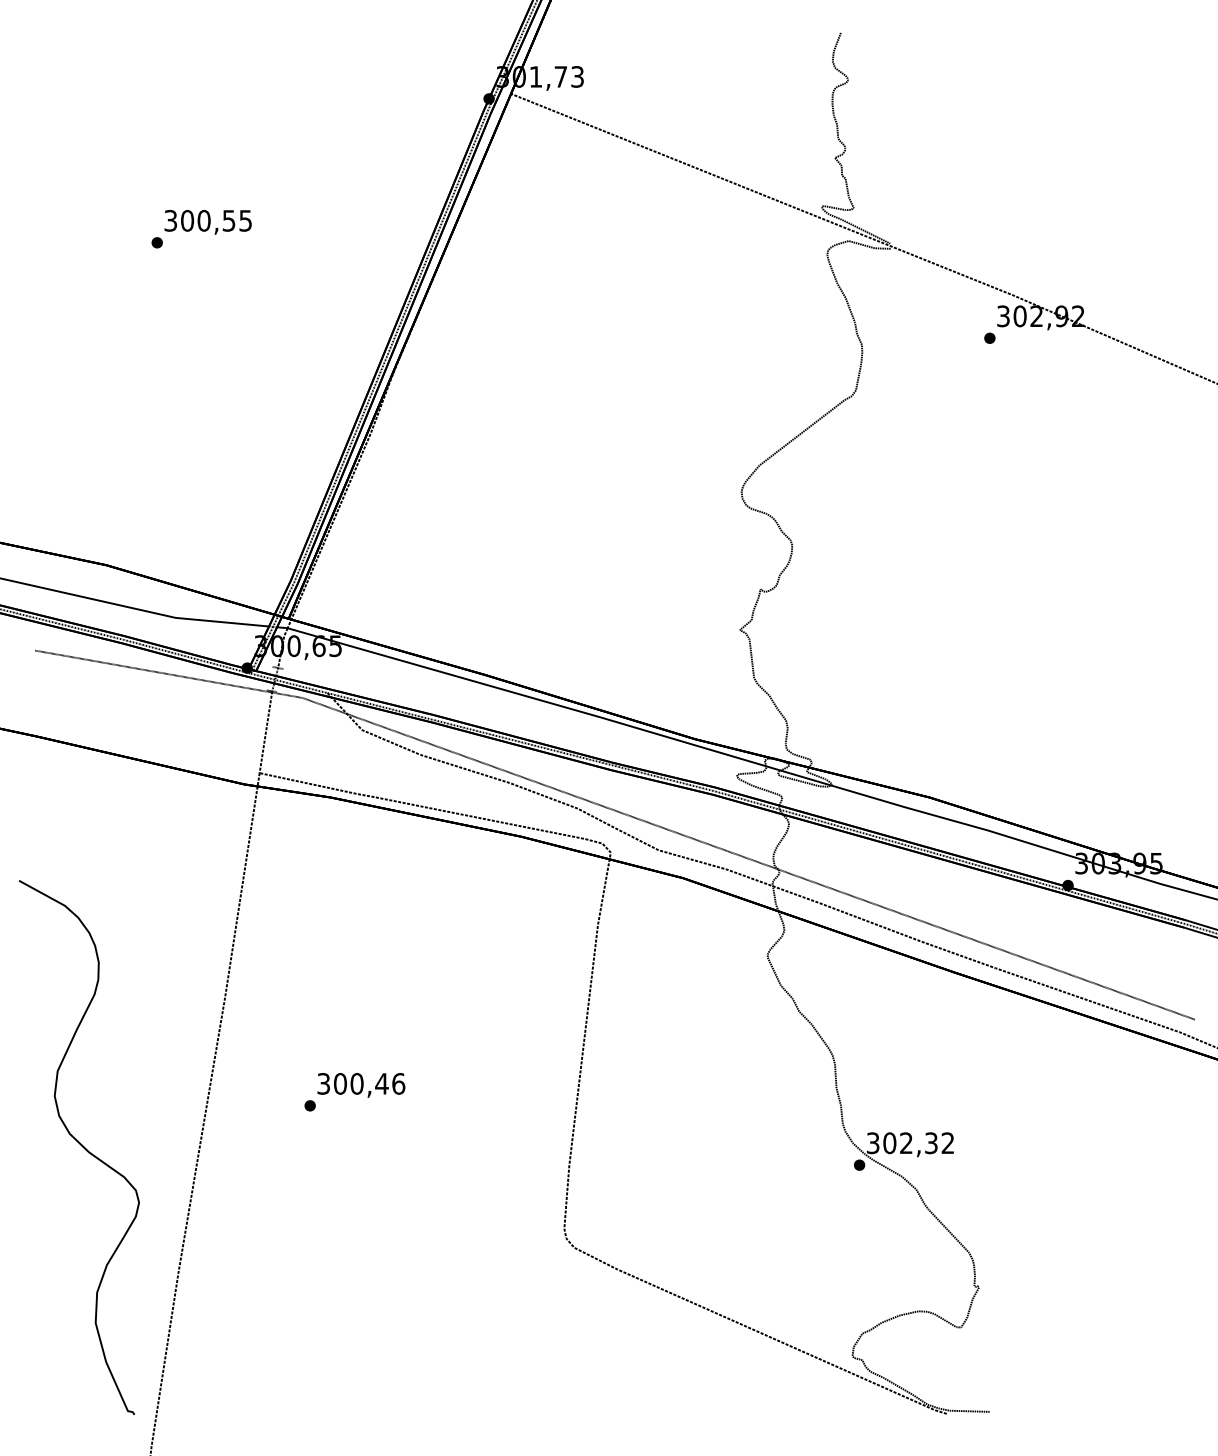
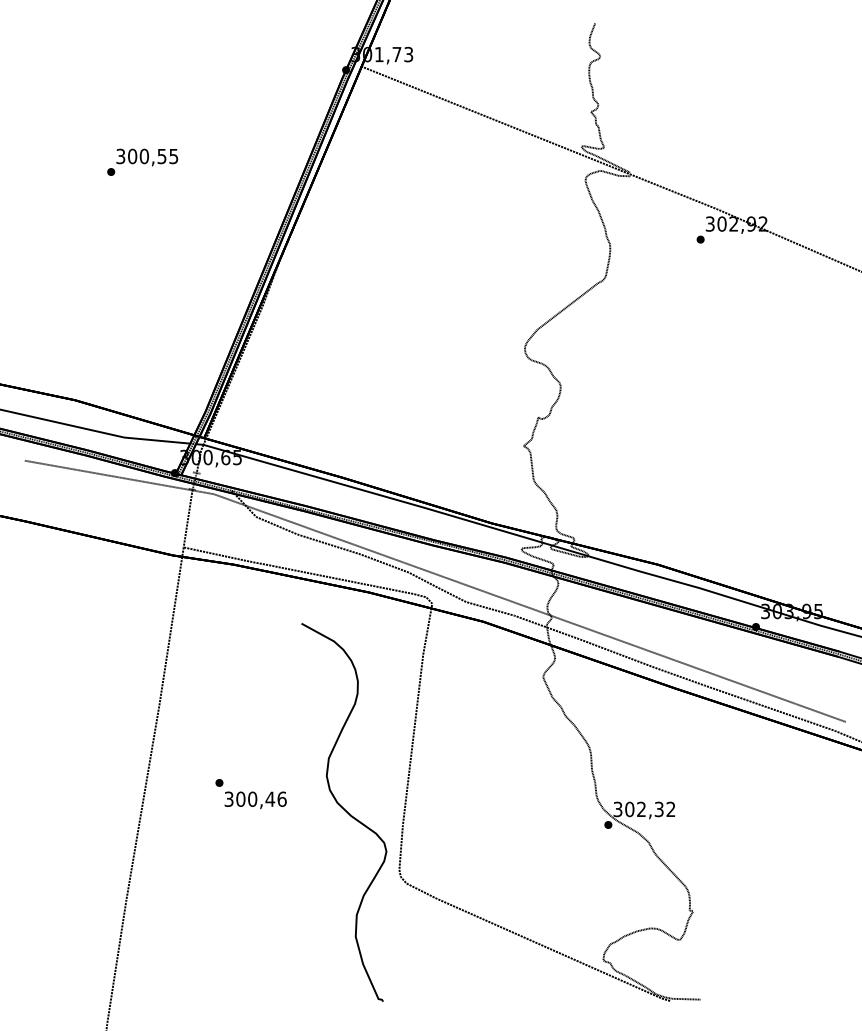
text: (361, 1085) -> (255, 800), moved
part: (78, 1147) -> (343, 812), moved

